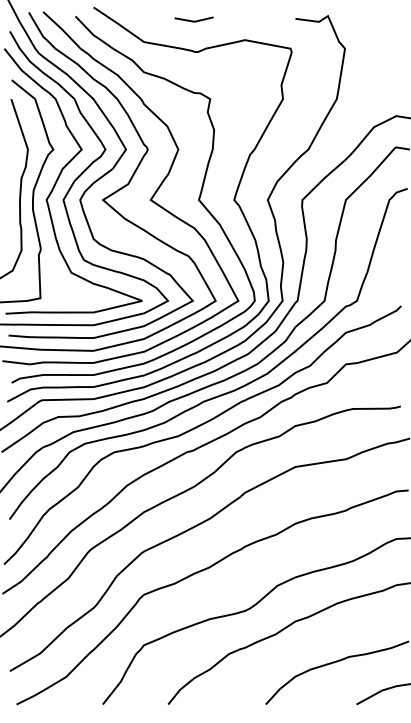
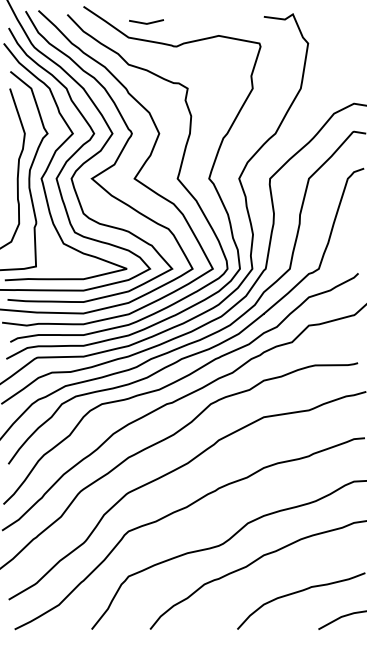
line: (193, 20) -> (145, 22), moved

